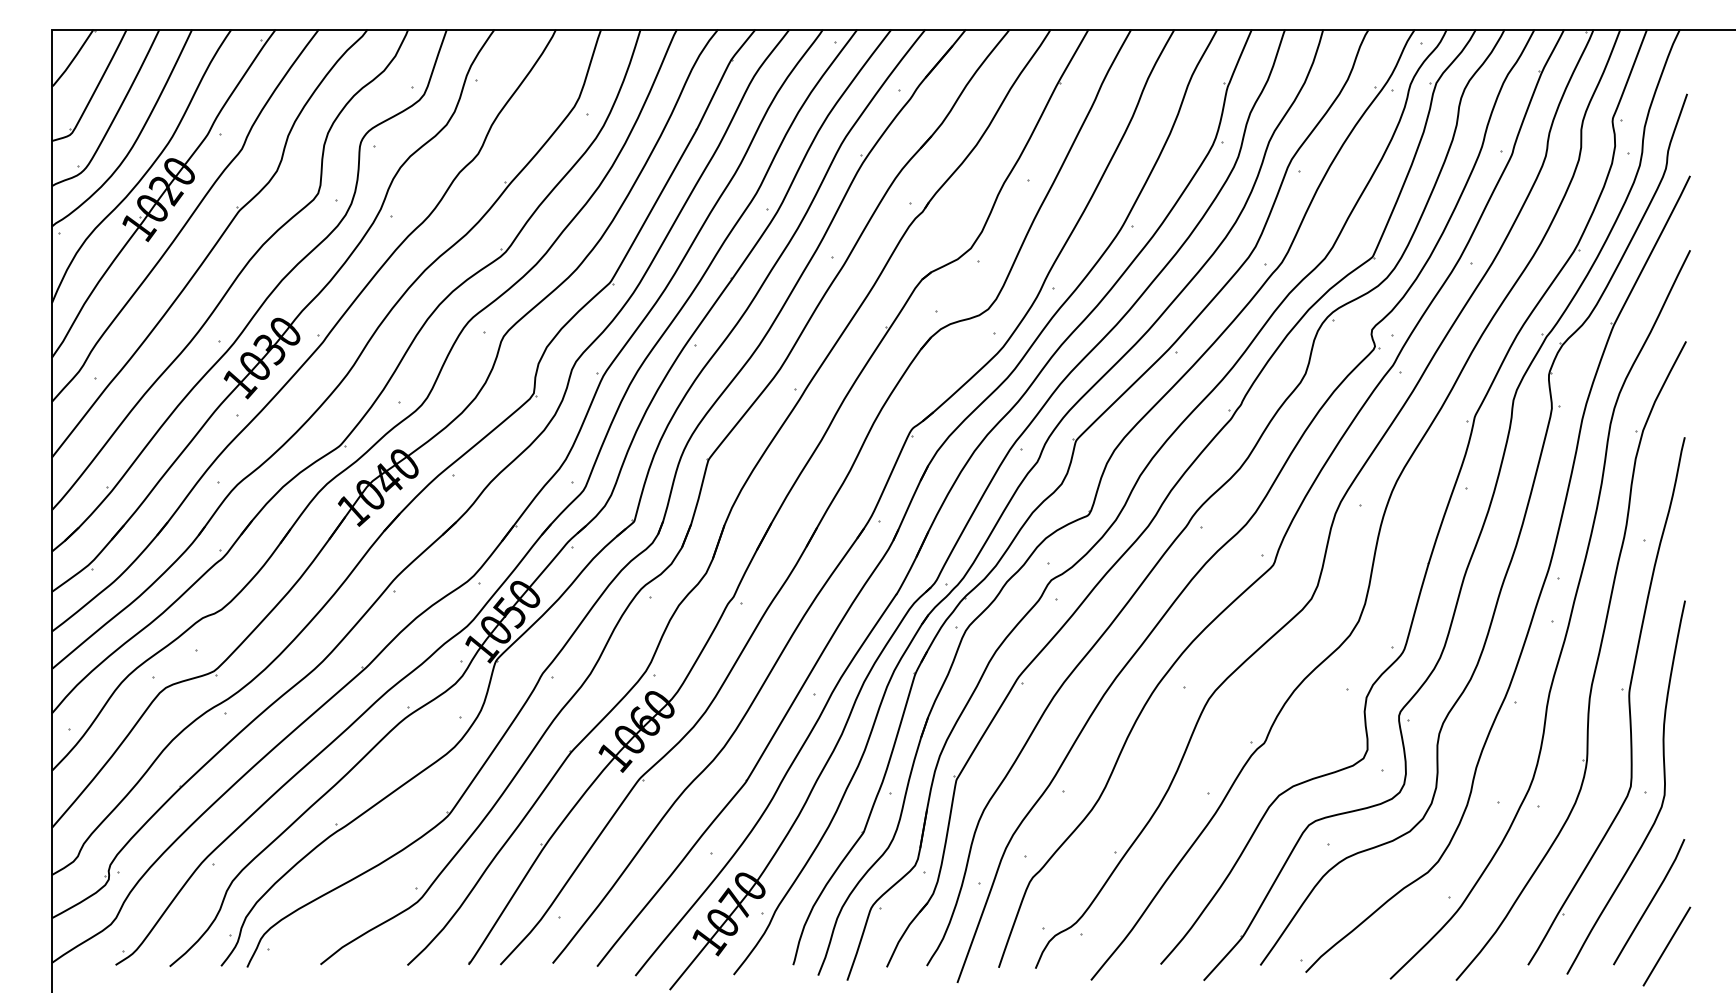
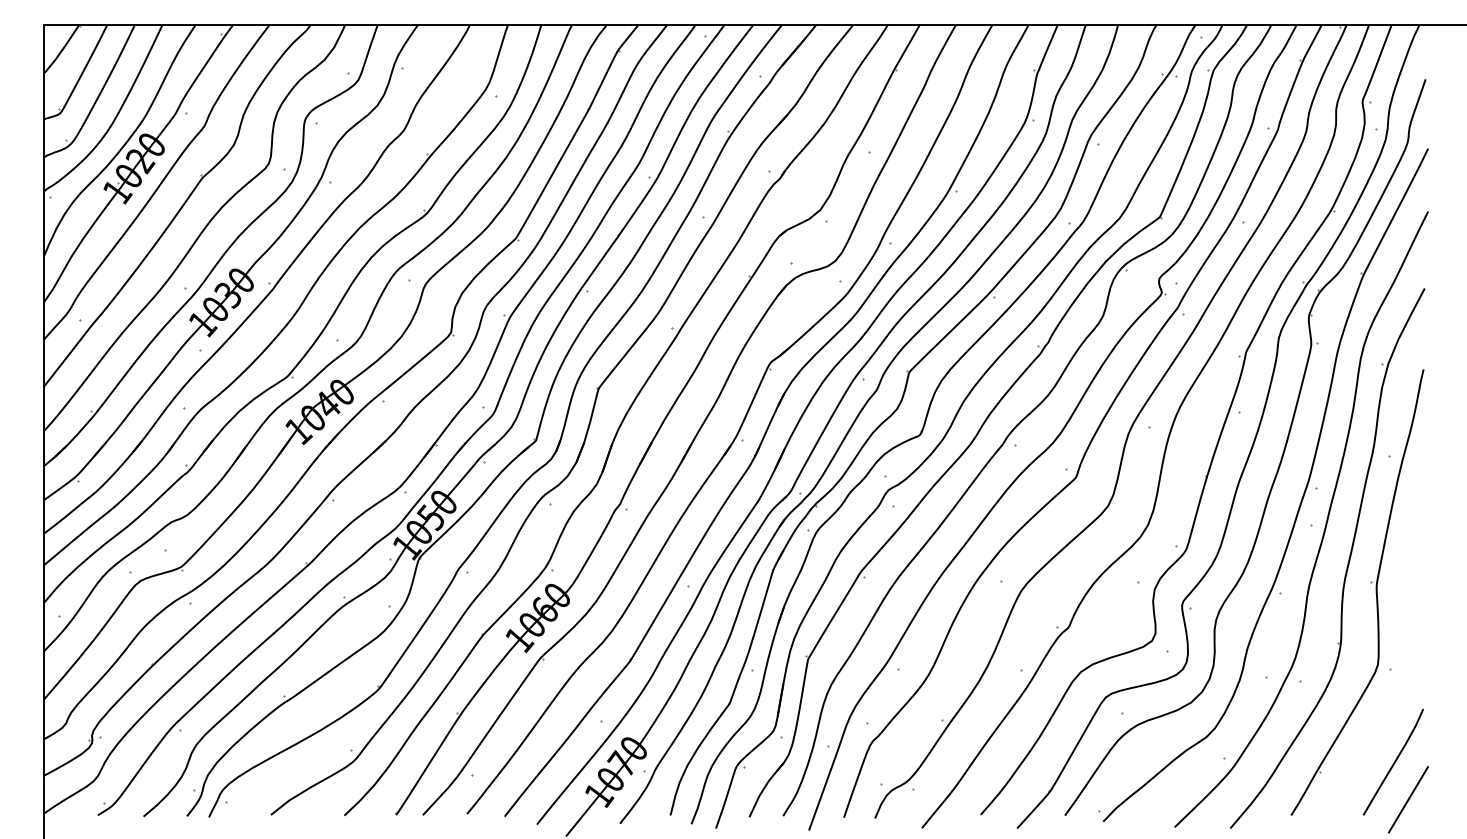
curve: (1663, 787) -> (1405, 665), removed

